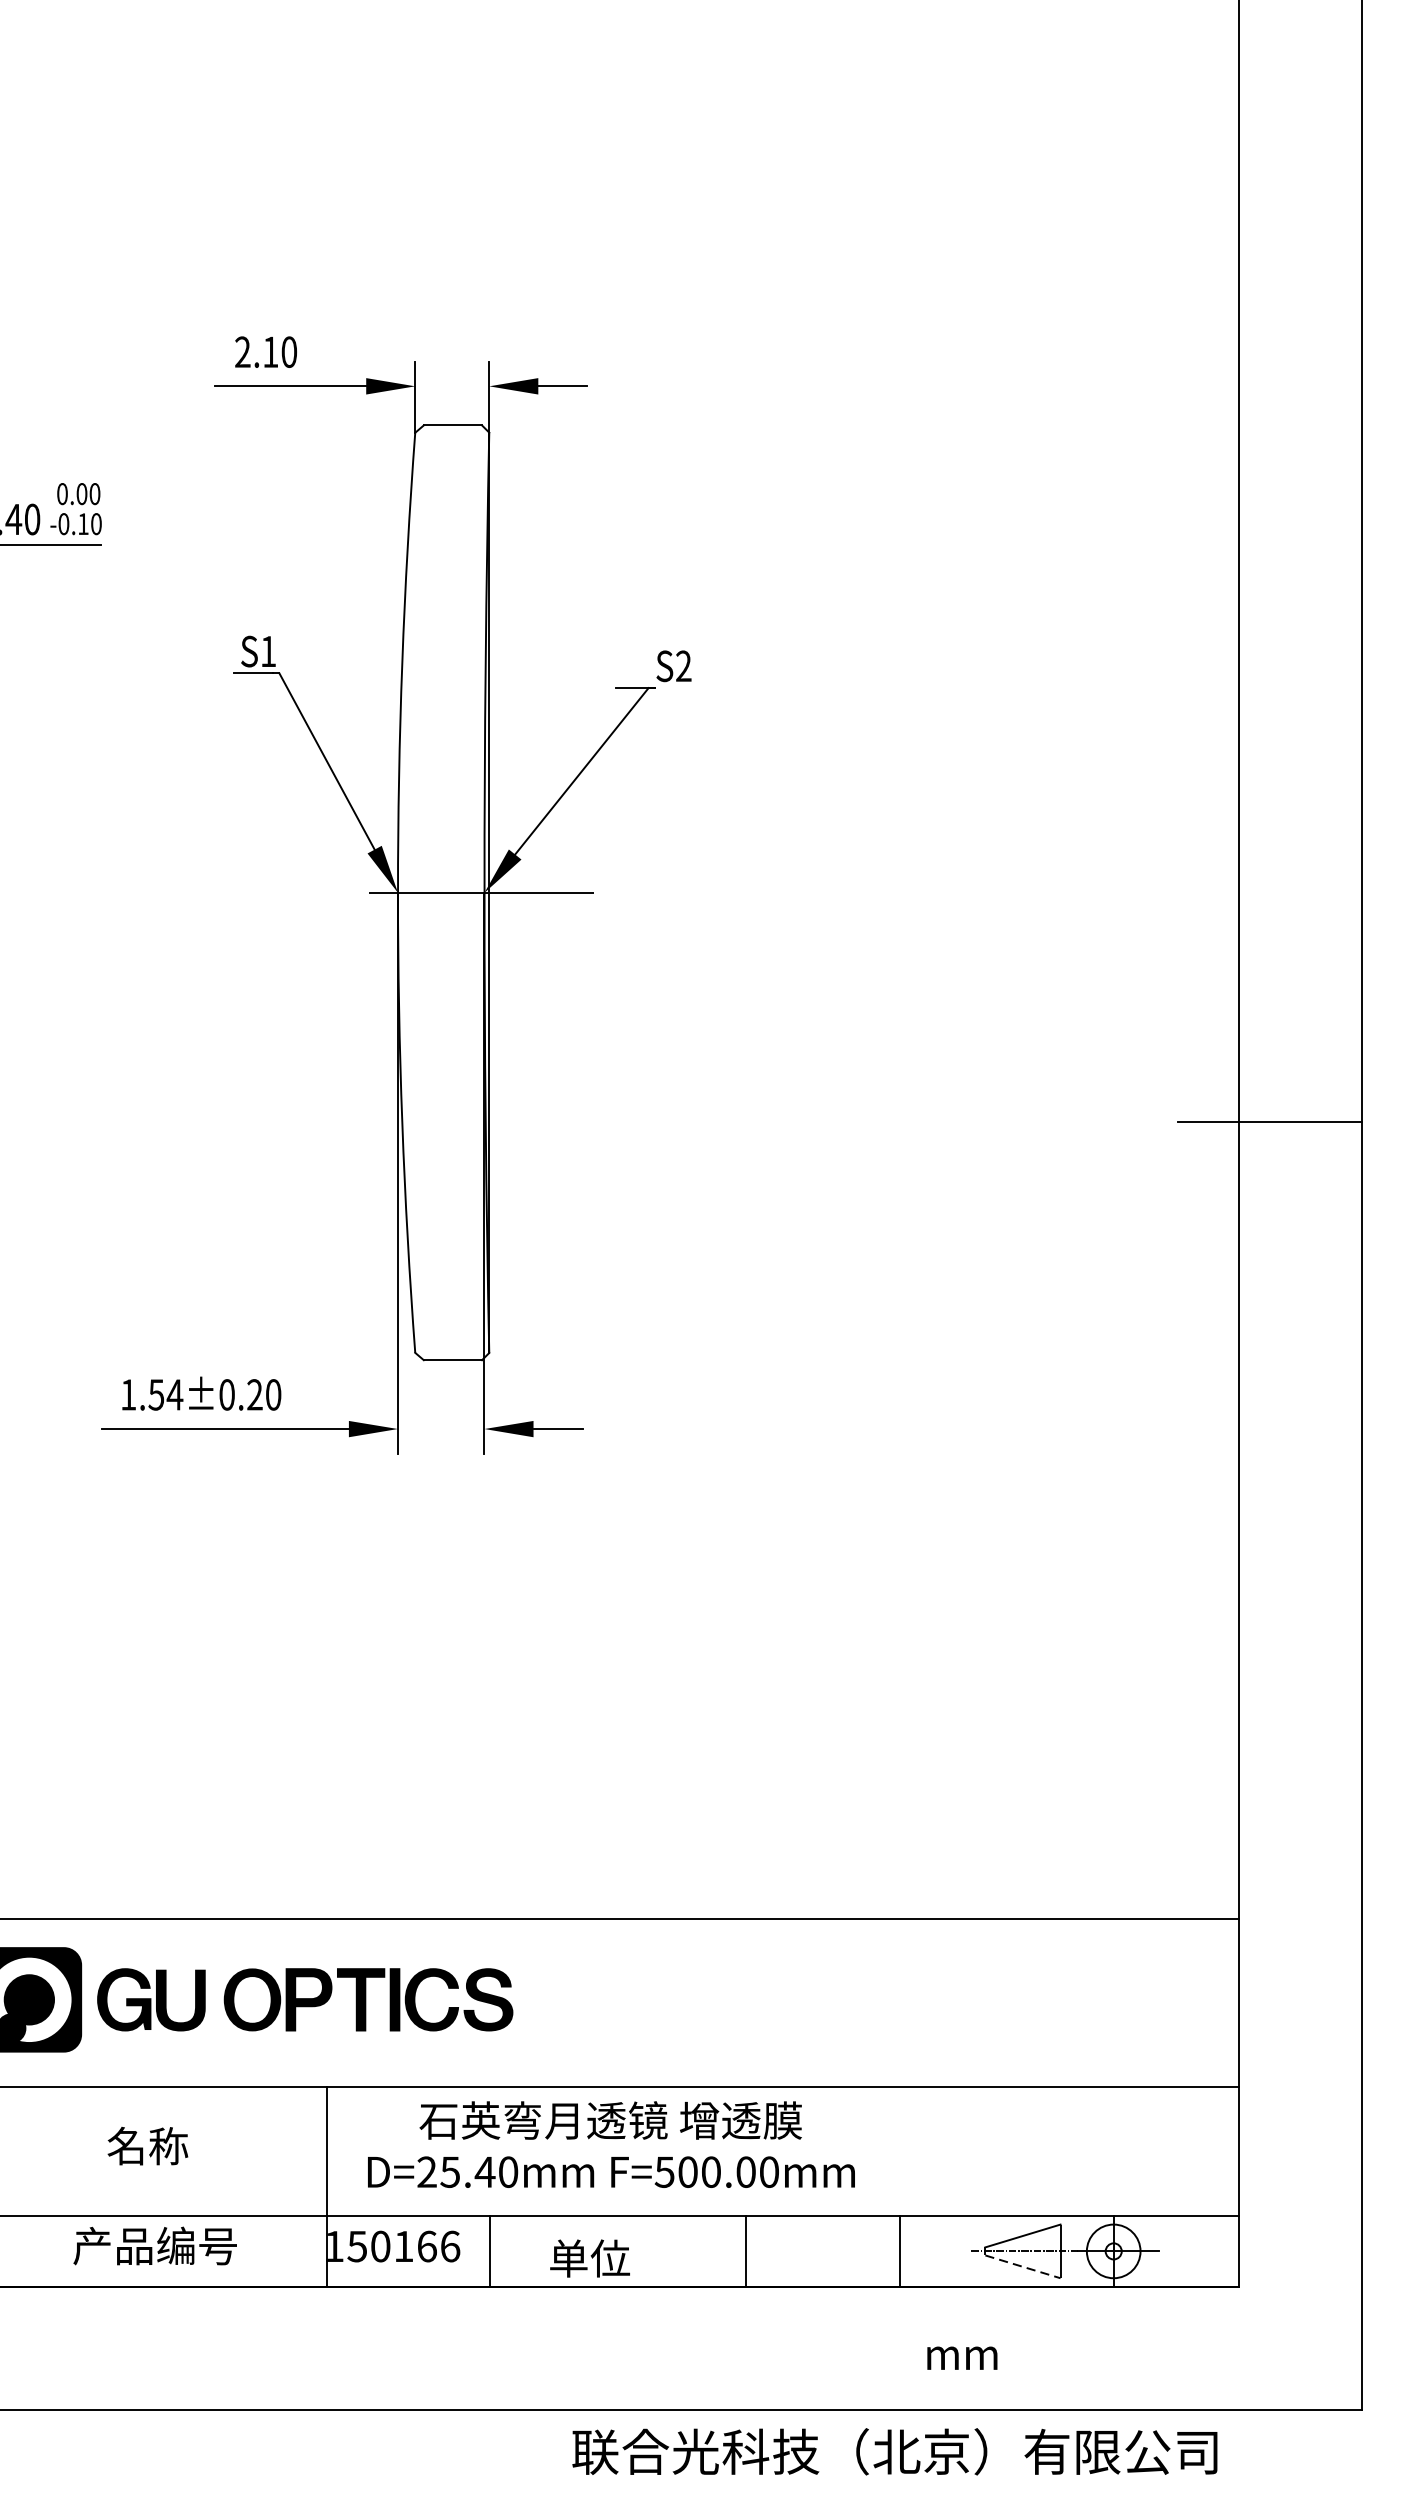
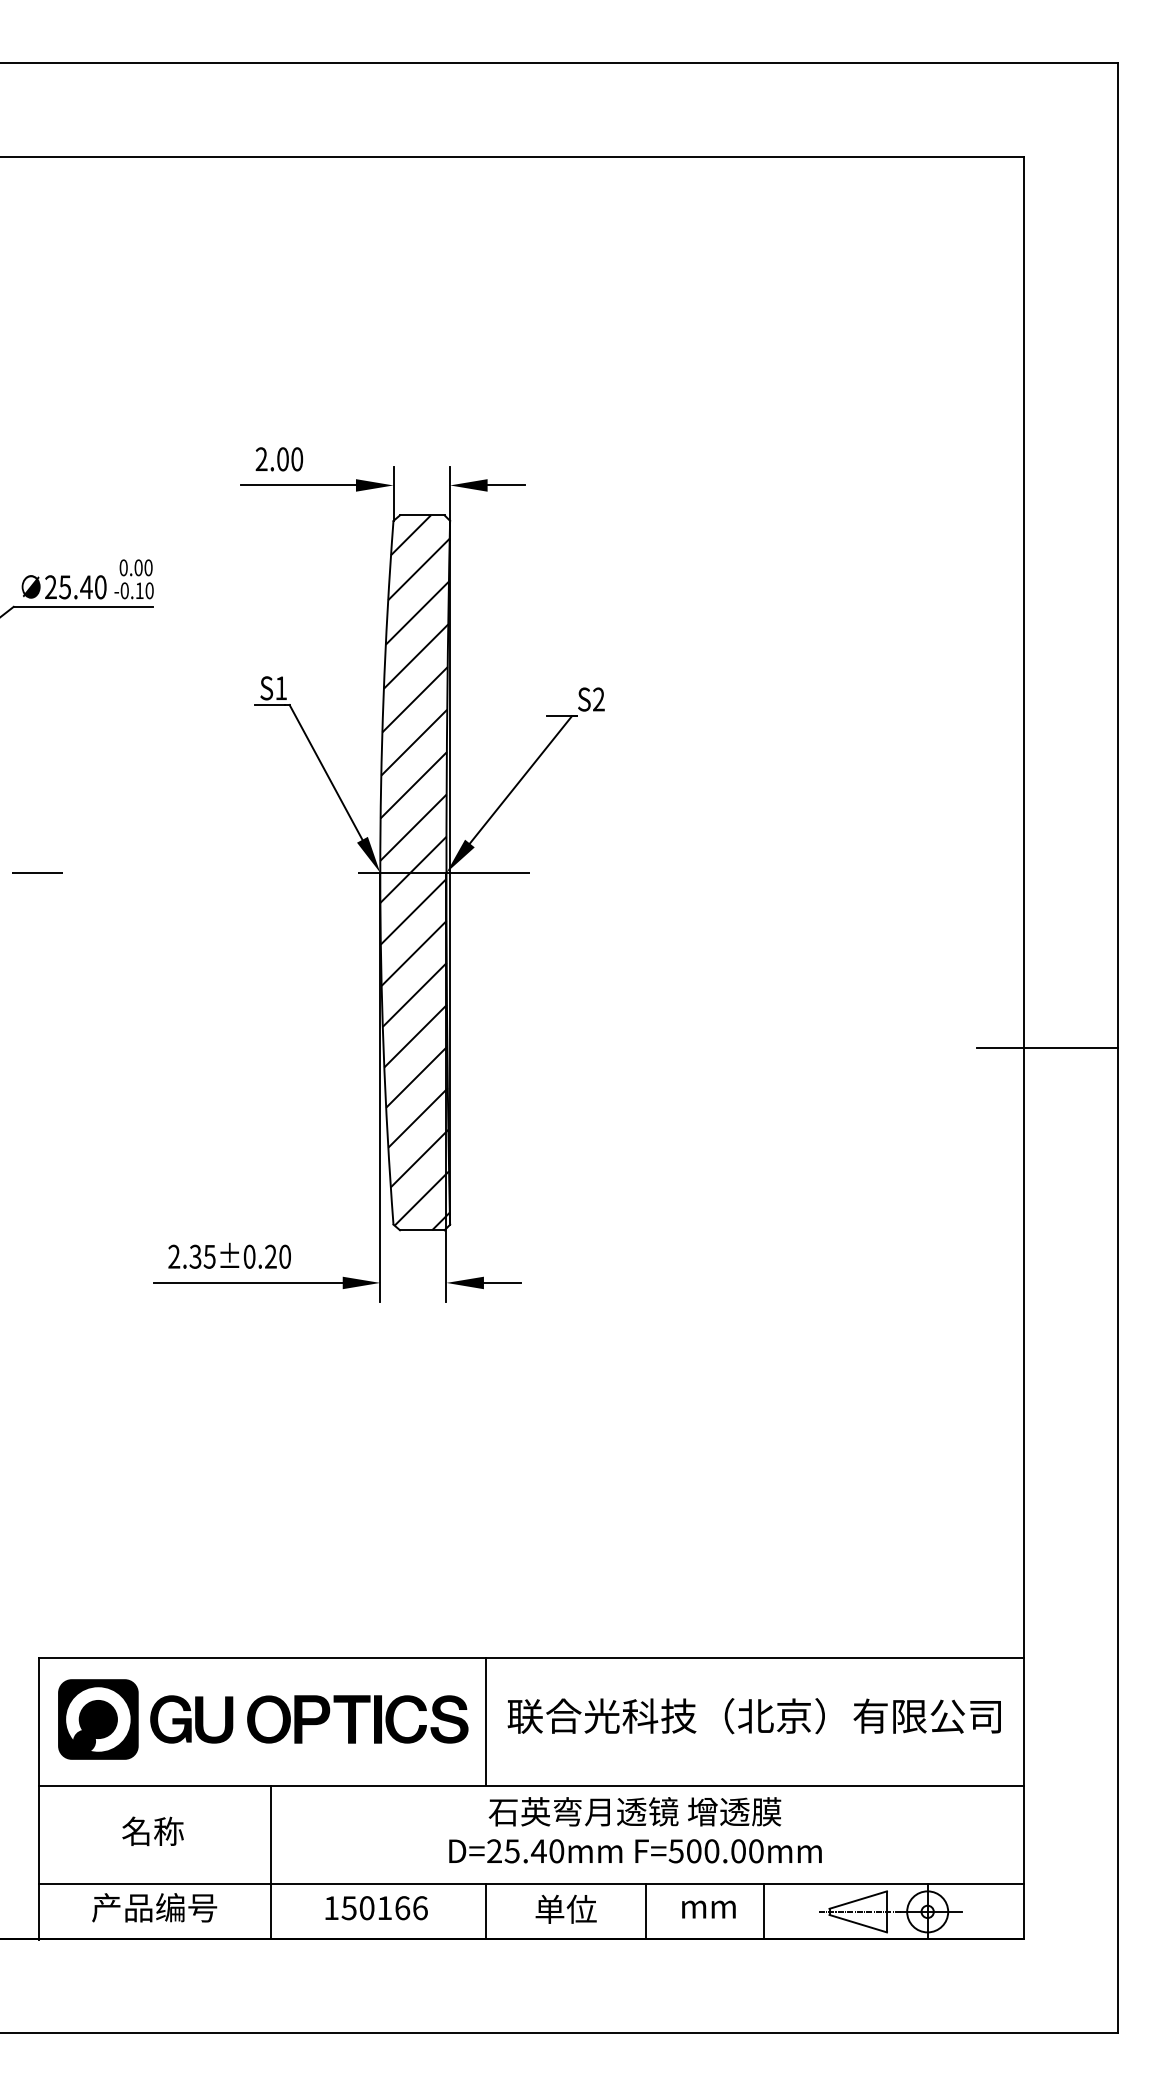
text: (270, 352) -> (282, 459), 2.10 -> 2.00
hatch: (444, 892) -> (415, 872), added
text: (152, 1394) -> (192, 1256), 1.54±0 -> 2.35±0
line: (535, 2002) -> (485, 1721), added
text: (611, 2144) -> (635, 1830), moved
text: (147, 2146) -> (152, 1831), moved
line: (326, 2186) -> (270, 1862), moved
text: (155, 2245) -> (154, 1907), moved
line: (489, 2250) -> (485, 1911), moved
text: (589, 2257) -> (565, 1908), moved
line: (1023, 2266) -> (858, 1923), dashed -> solid
text: (961, 2358) -> (708, 1909), moved
text: (893, 2452) -> (753, 1716), moved

